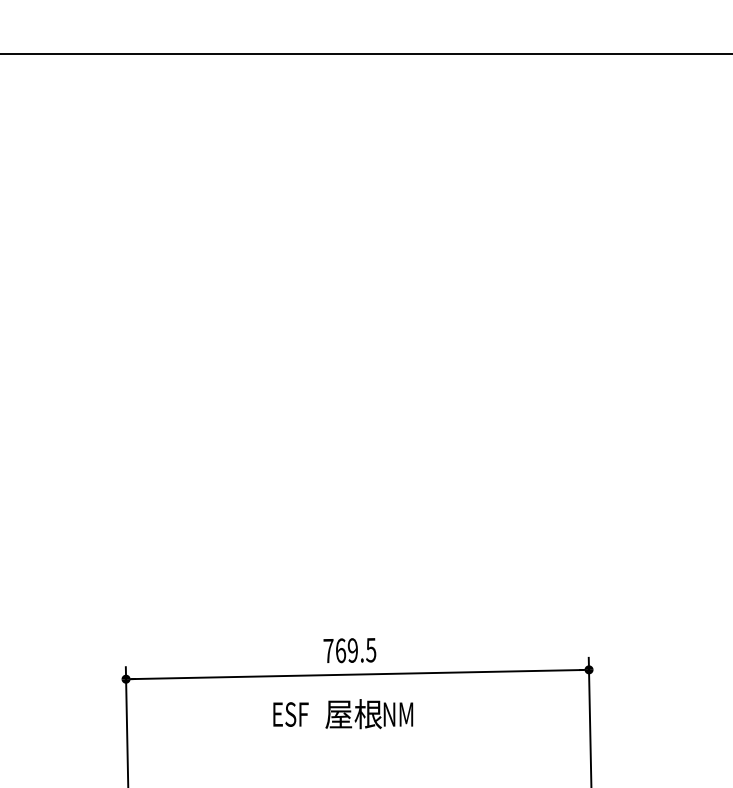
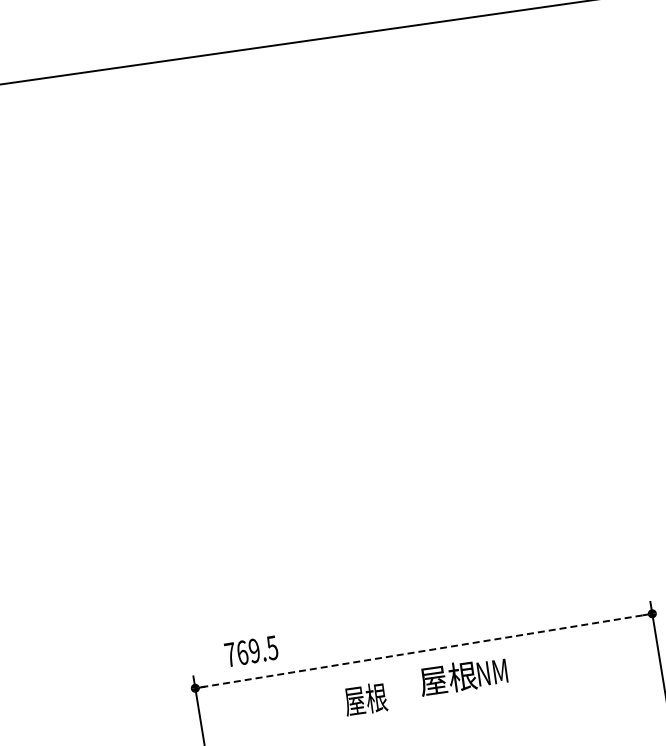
text: (349, 650) -> (251, 651), moved
line: (358, 674) -> (424, 650), solid -> dashed
text: (293, 714) -> (366, 699), ESF -> 屋根
text: (369, 714) -> (463, 676), moved

